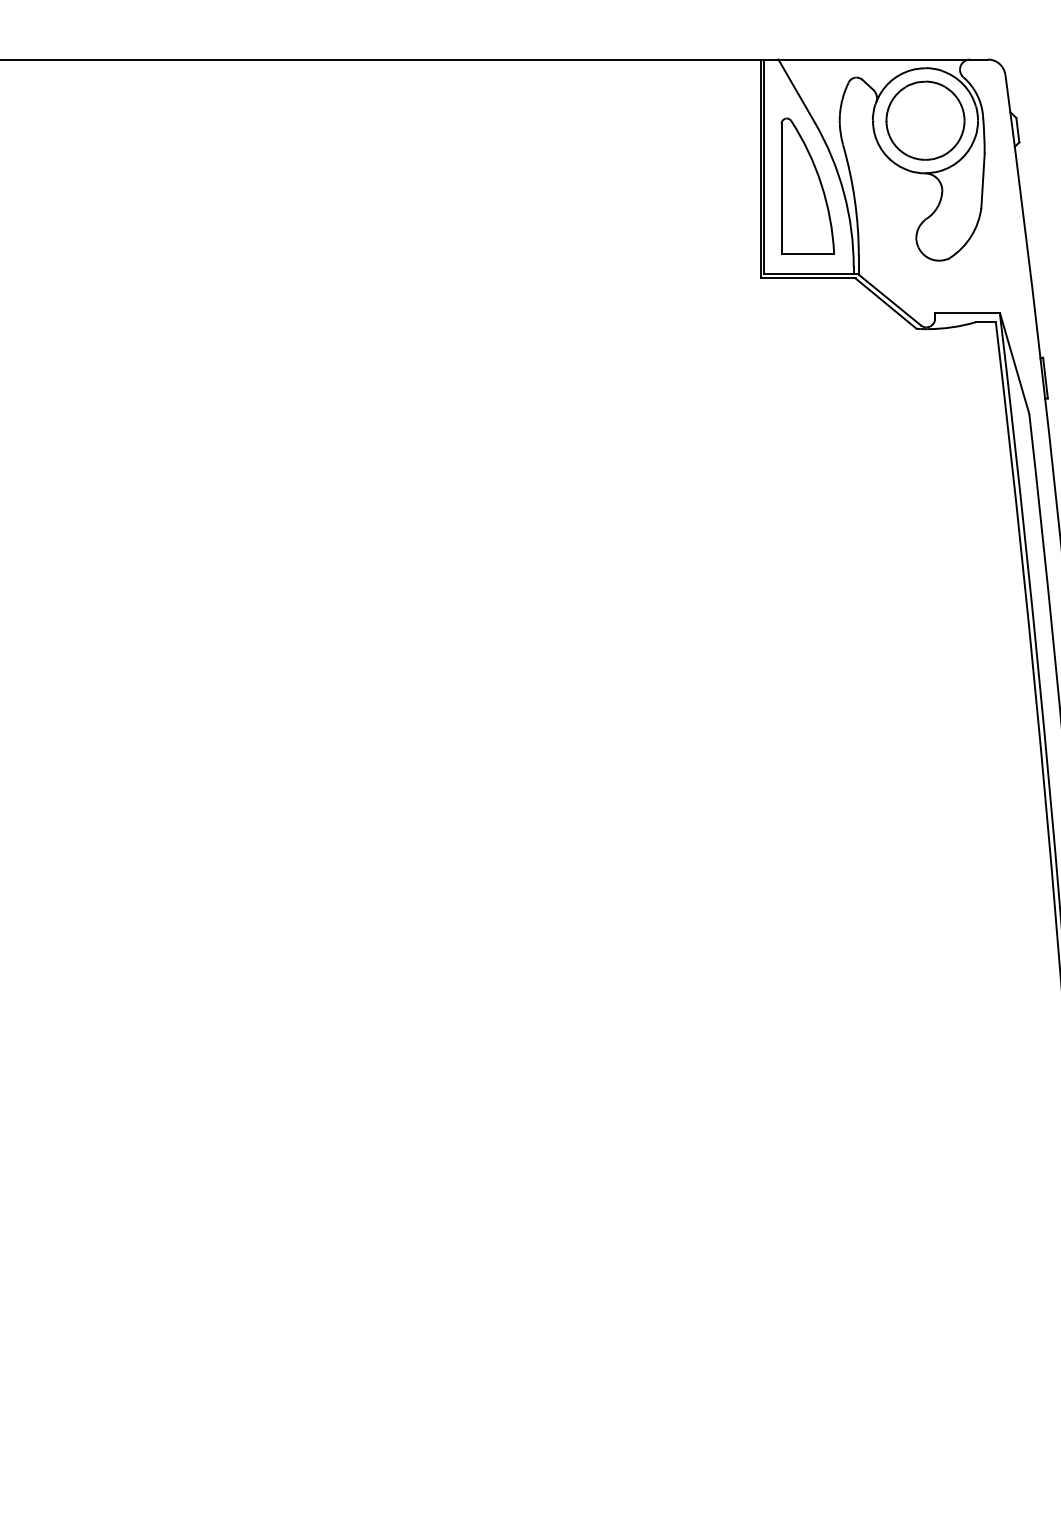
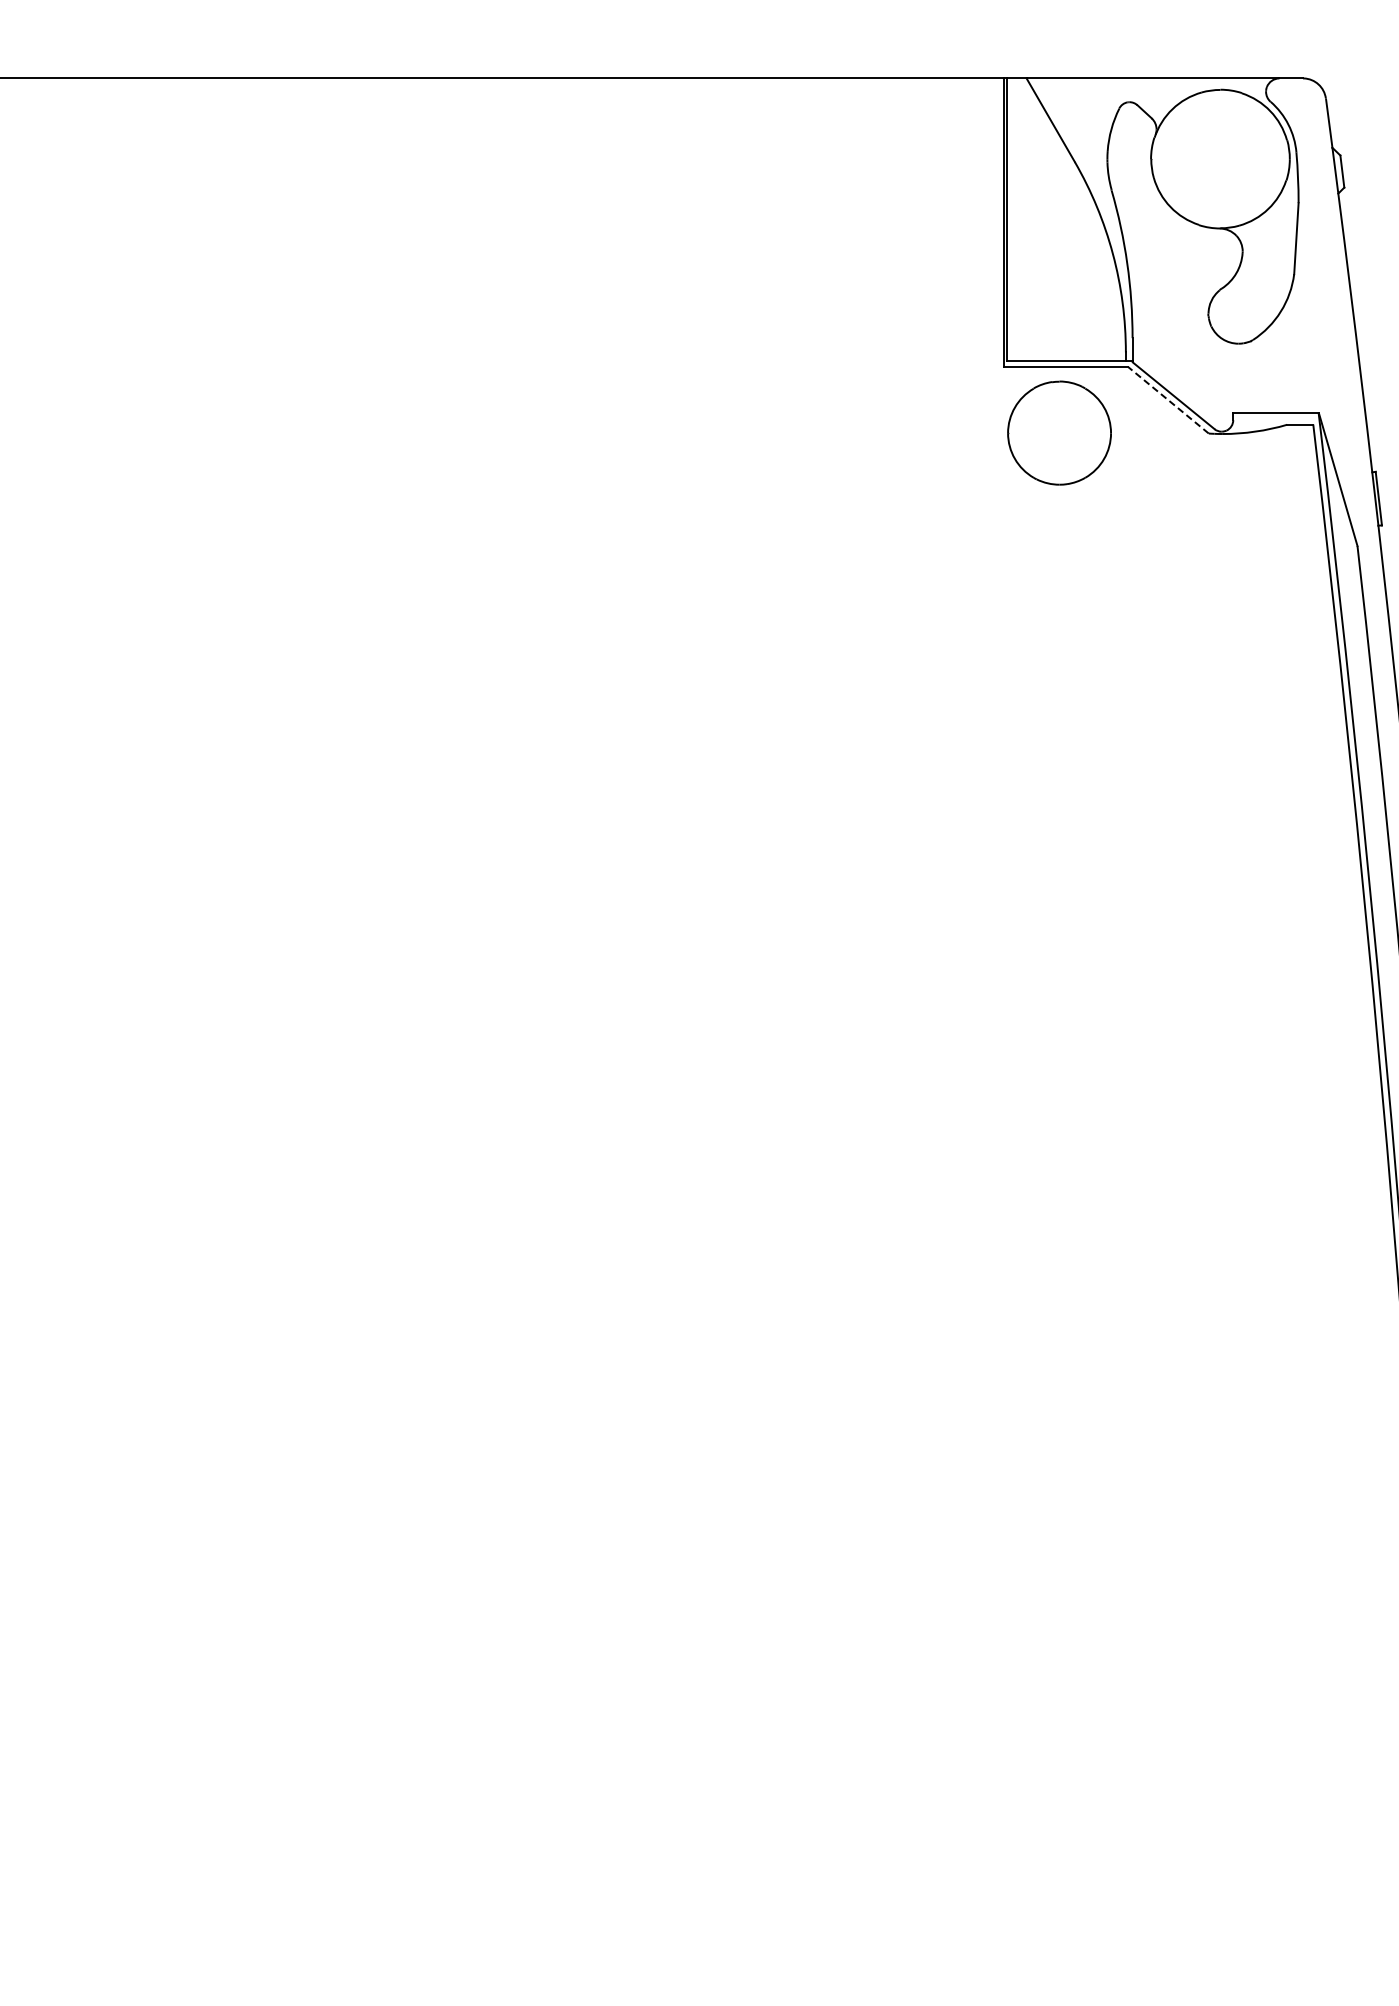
part: (925, 120) -> (1059, 432), moved
part: (807, 185) -> (1064, 244), removed
line: (886, 302) -> (1168, 399), solid -> dashed

